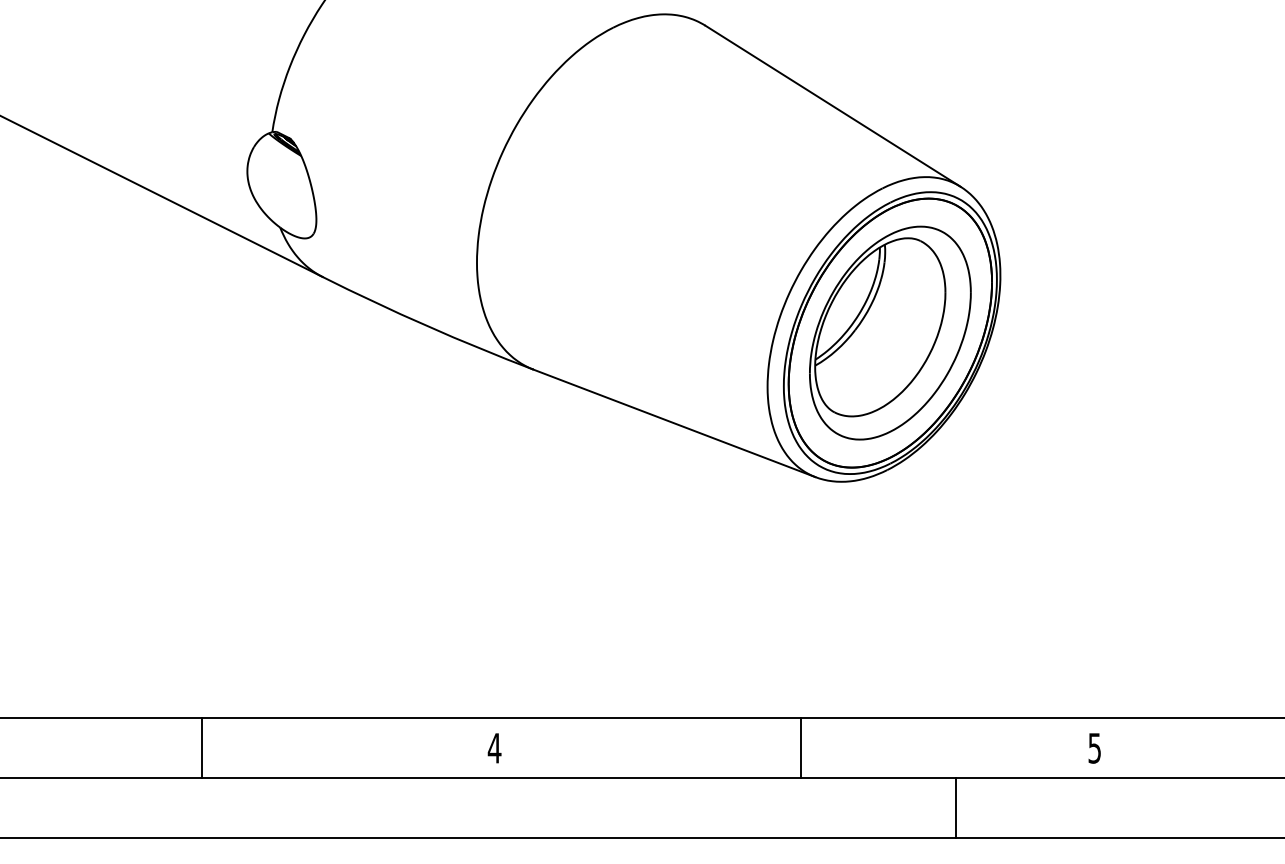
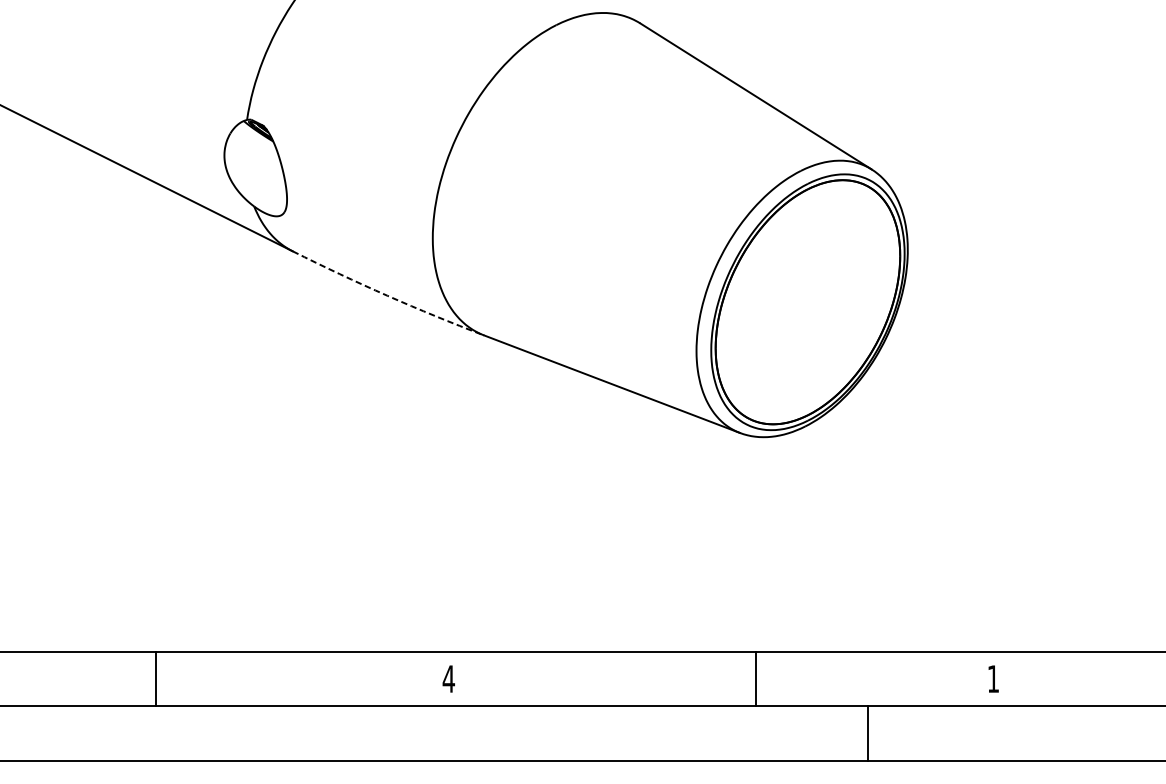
arc: (427, 325) -> (387, 295), solid -> dashed
part: (890, 332) -> (808, 301), removed
line: (201, 748) -> (155, 679), moved
line: (800, 748) -> (756, 679), moved
text: (1094, 748) -> (993, 679), 5 -> 1

